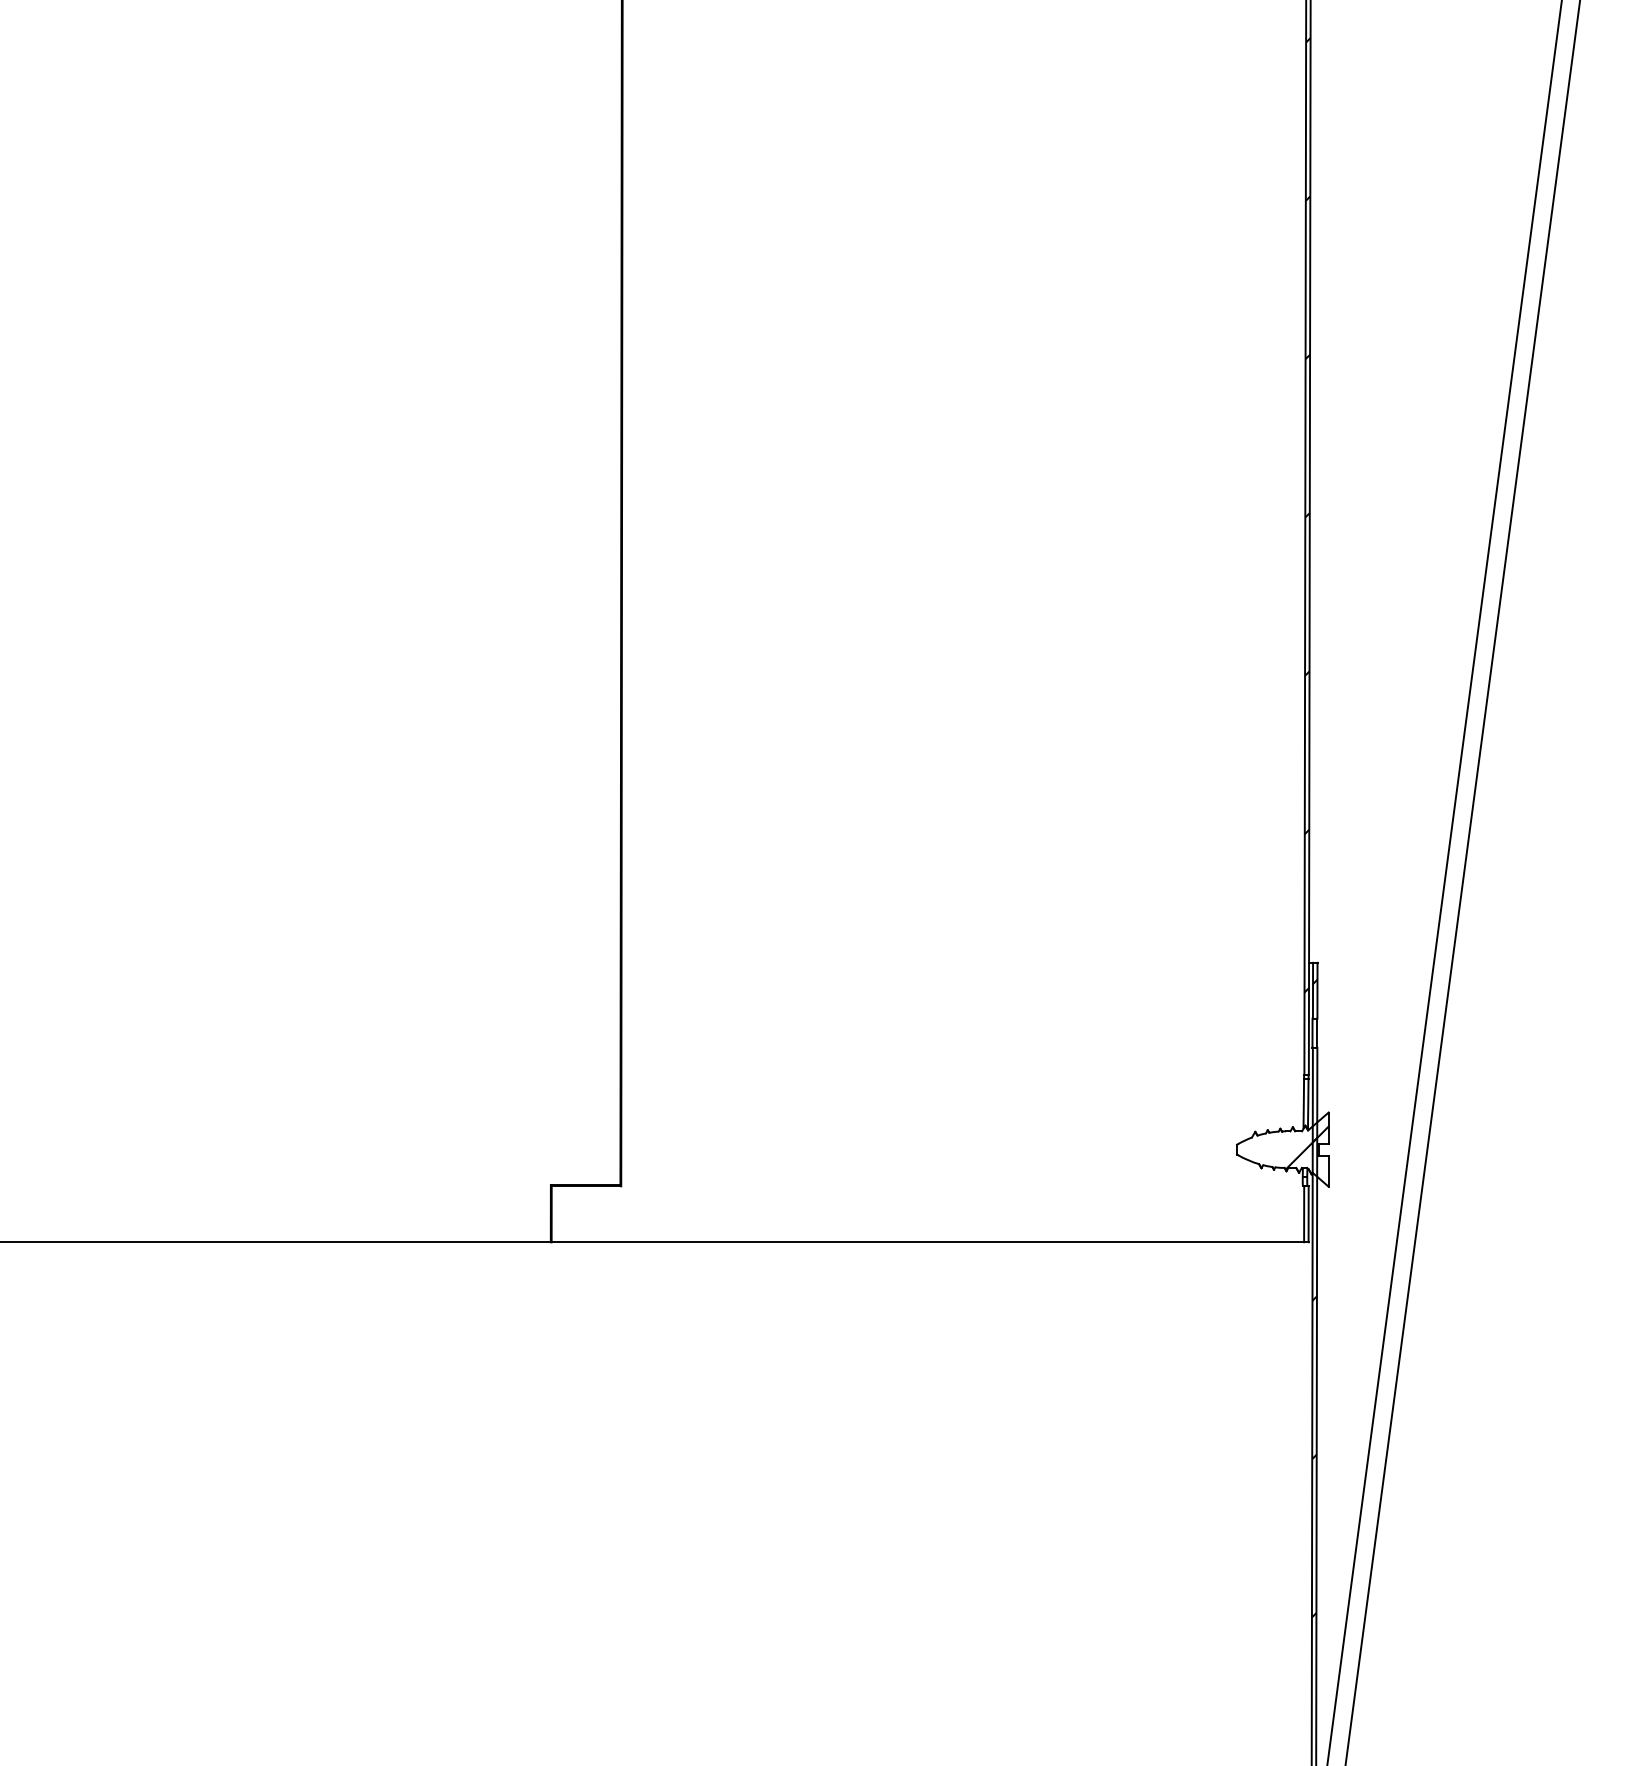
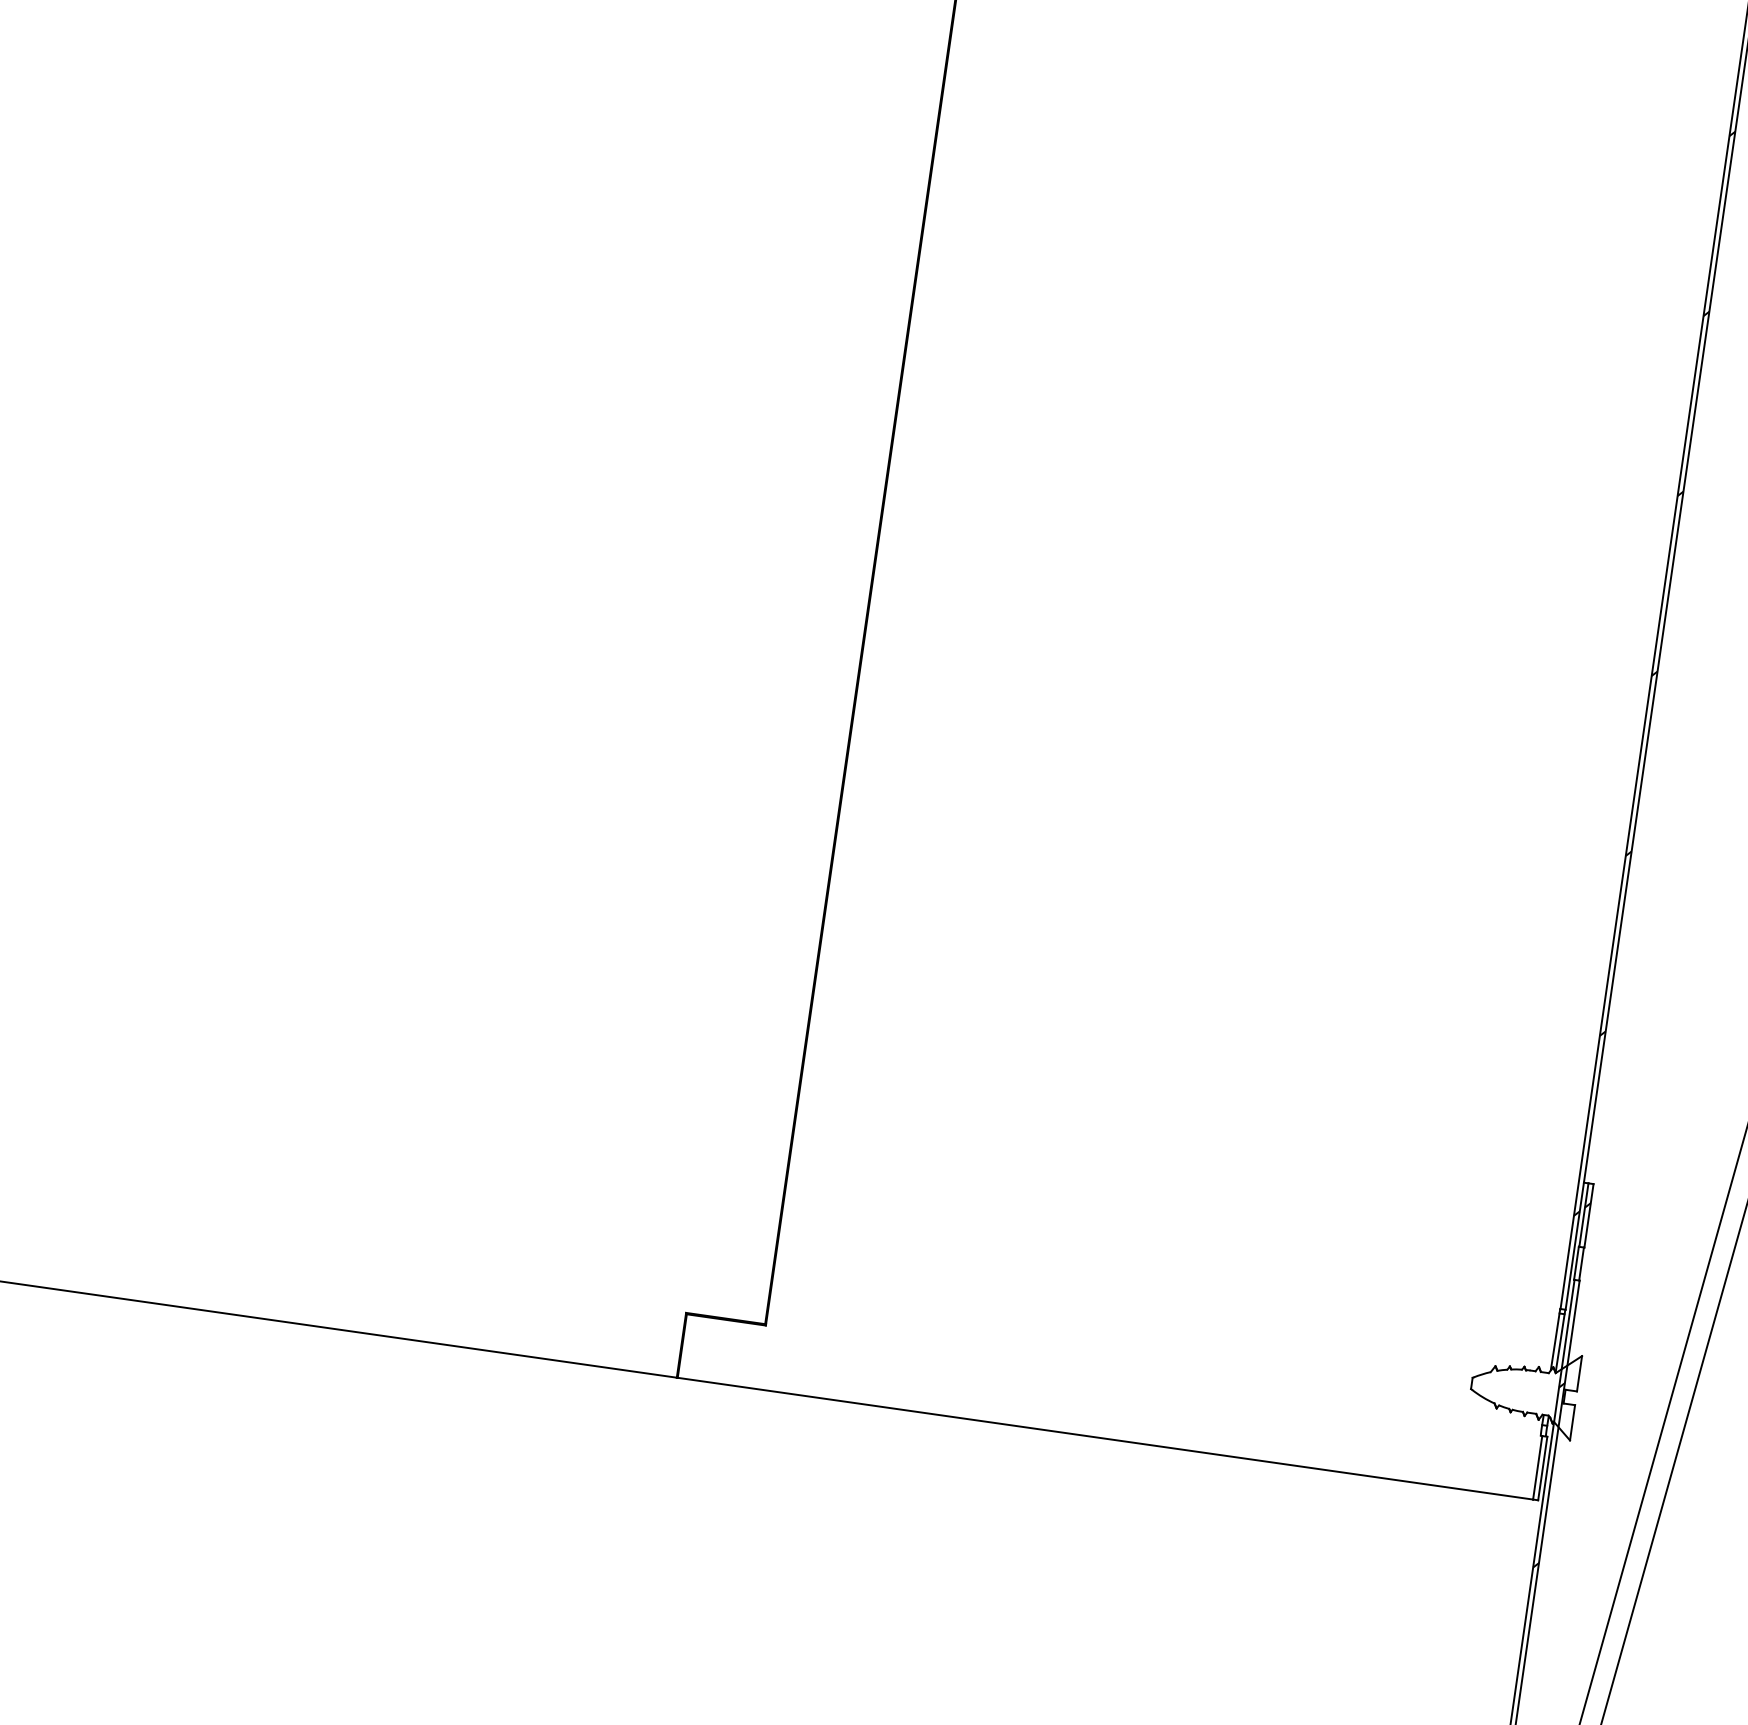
hatch: (1306, 1147) -> (1551, 1392), removed

